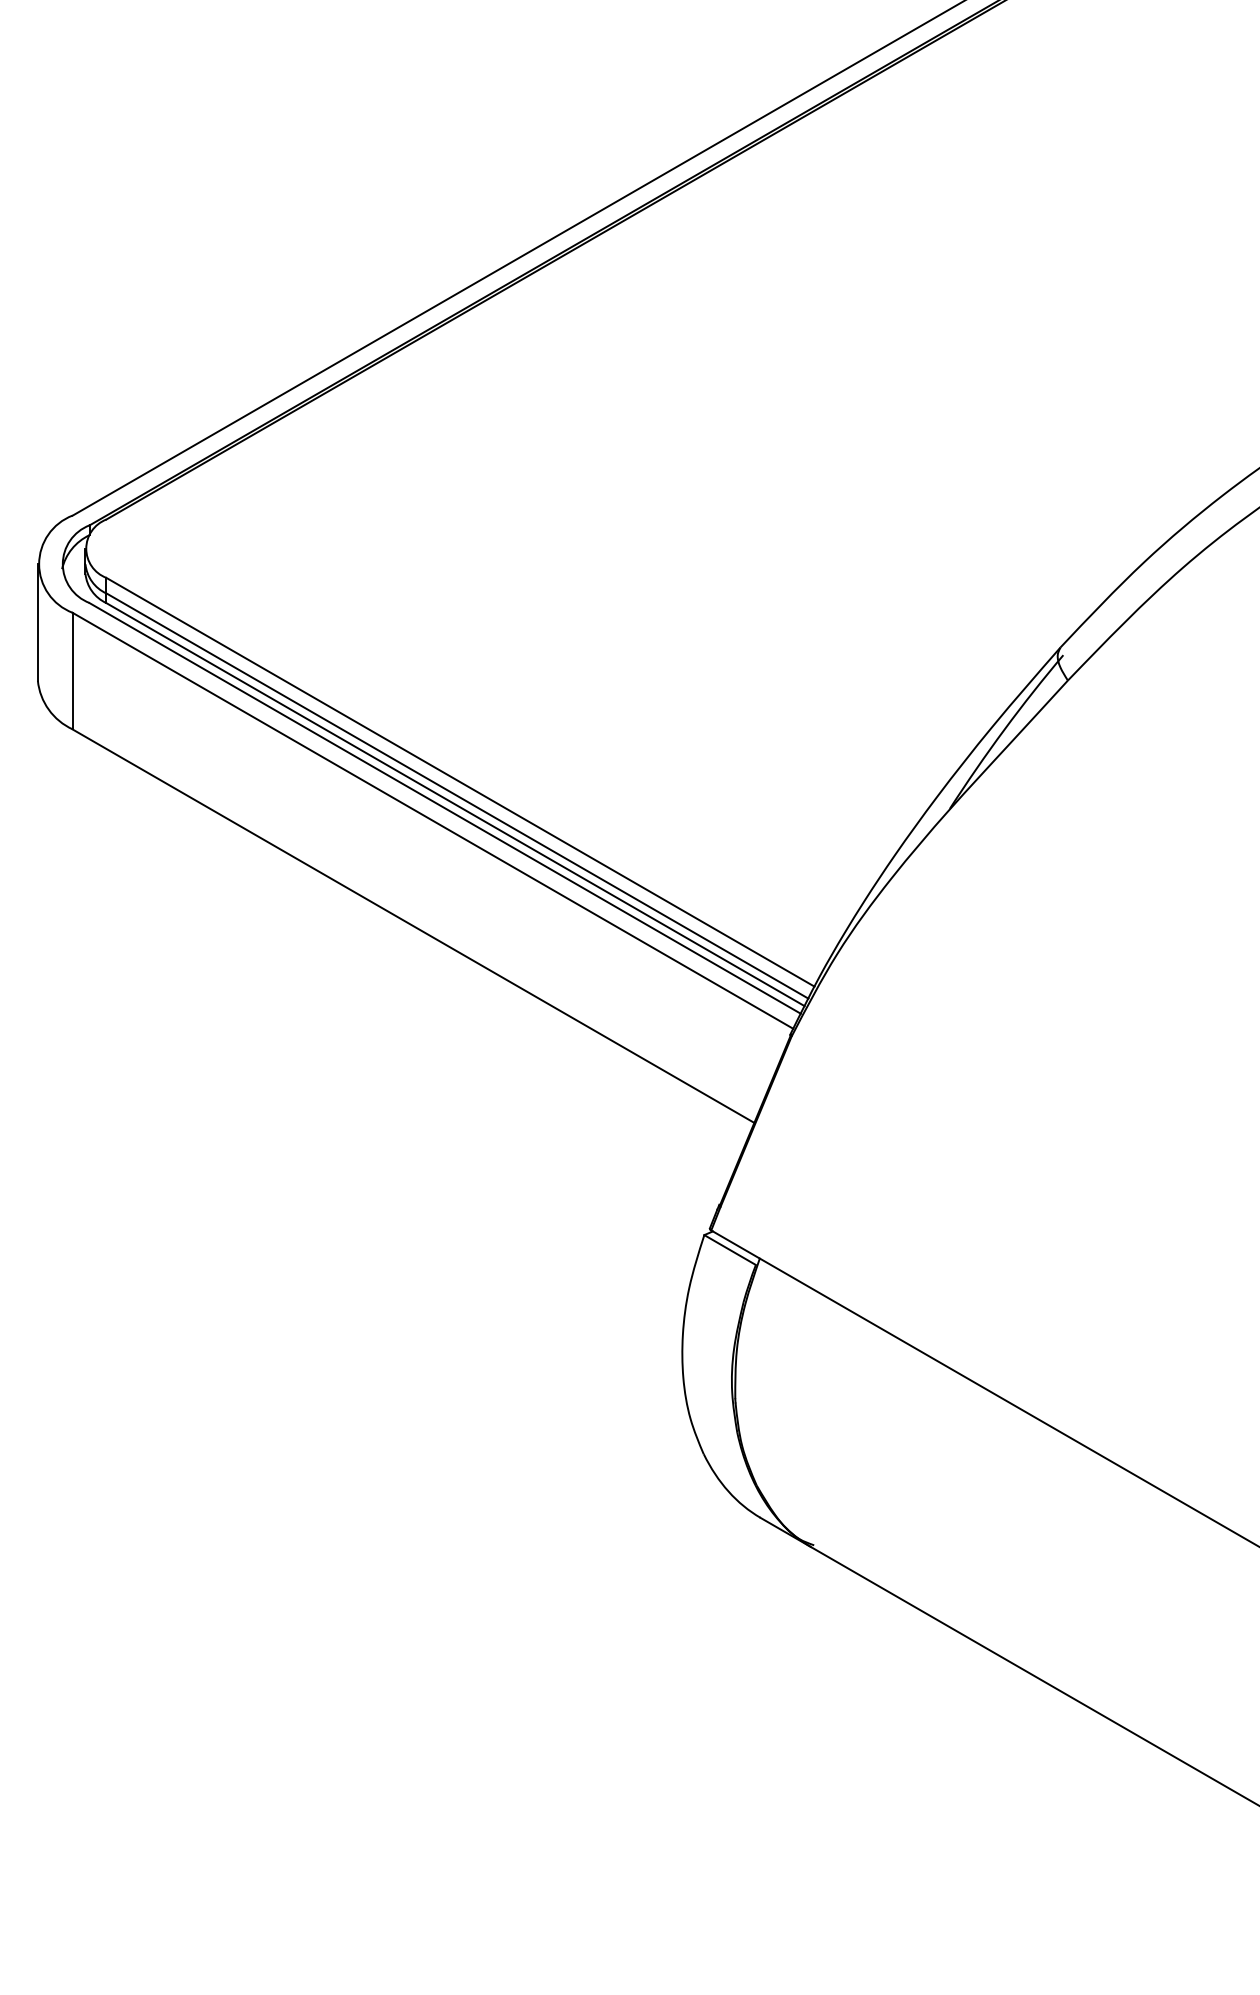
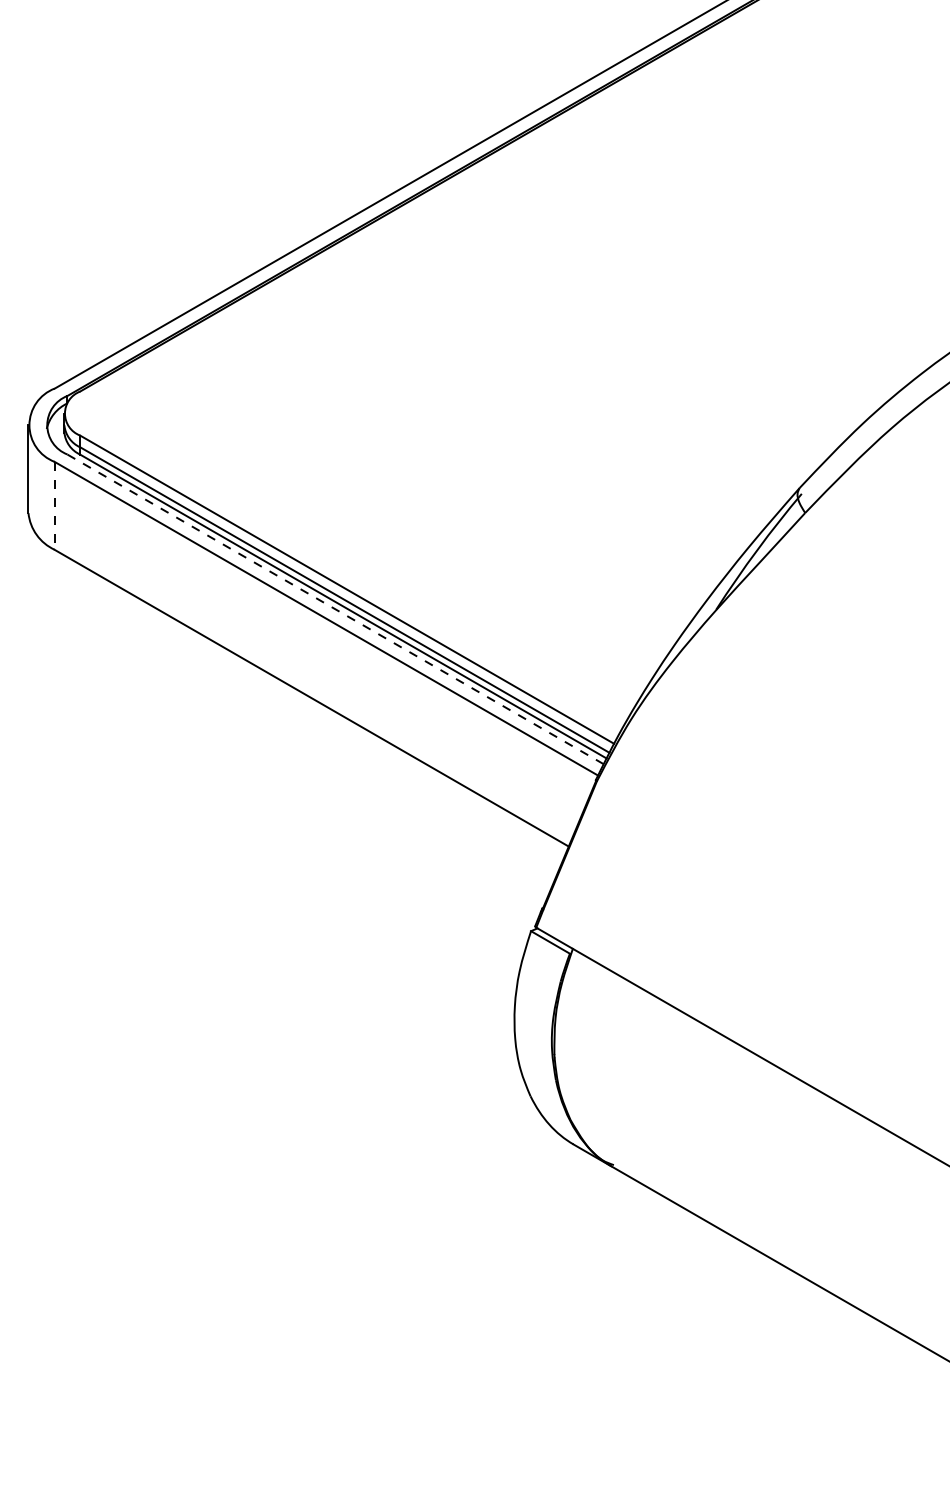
line: (72, 671) -> (54, 506), solid -> dashed
line: (445, 808) -> (335, 609), solid -> dashed

